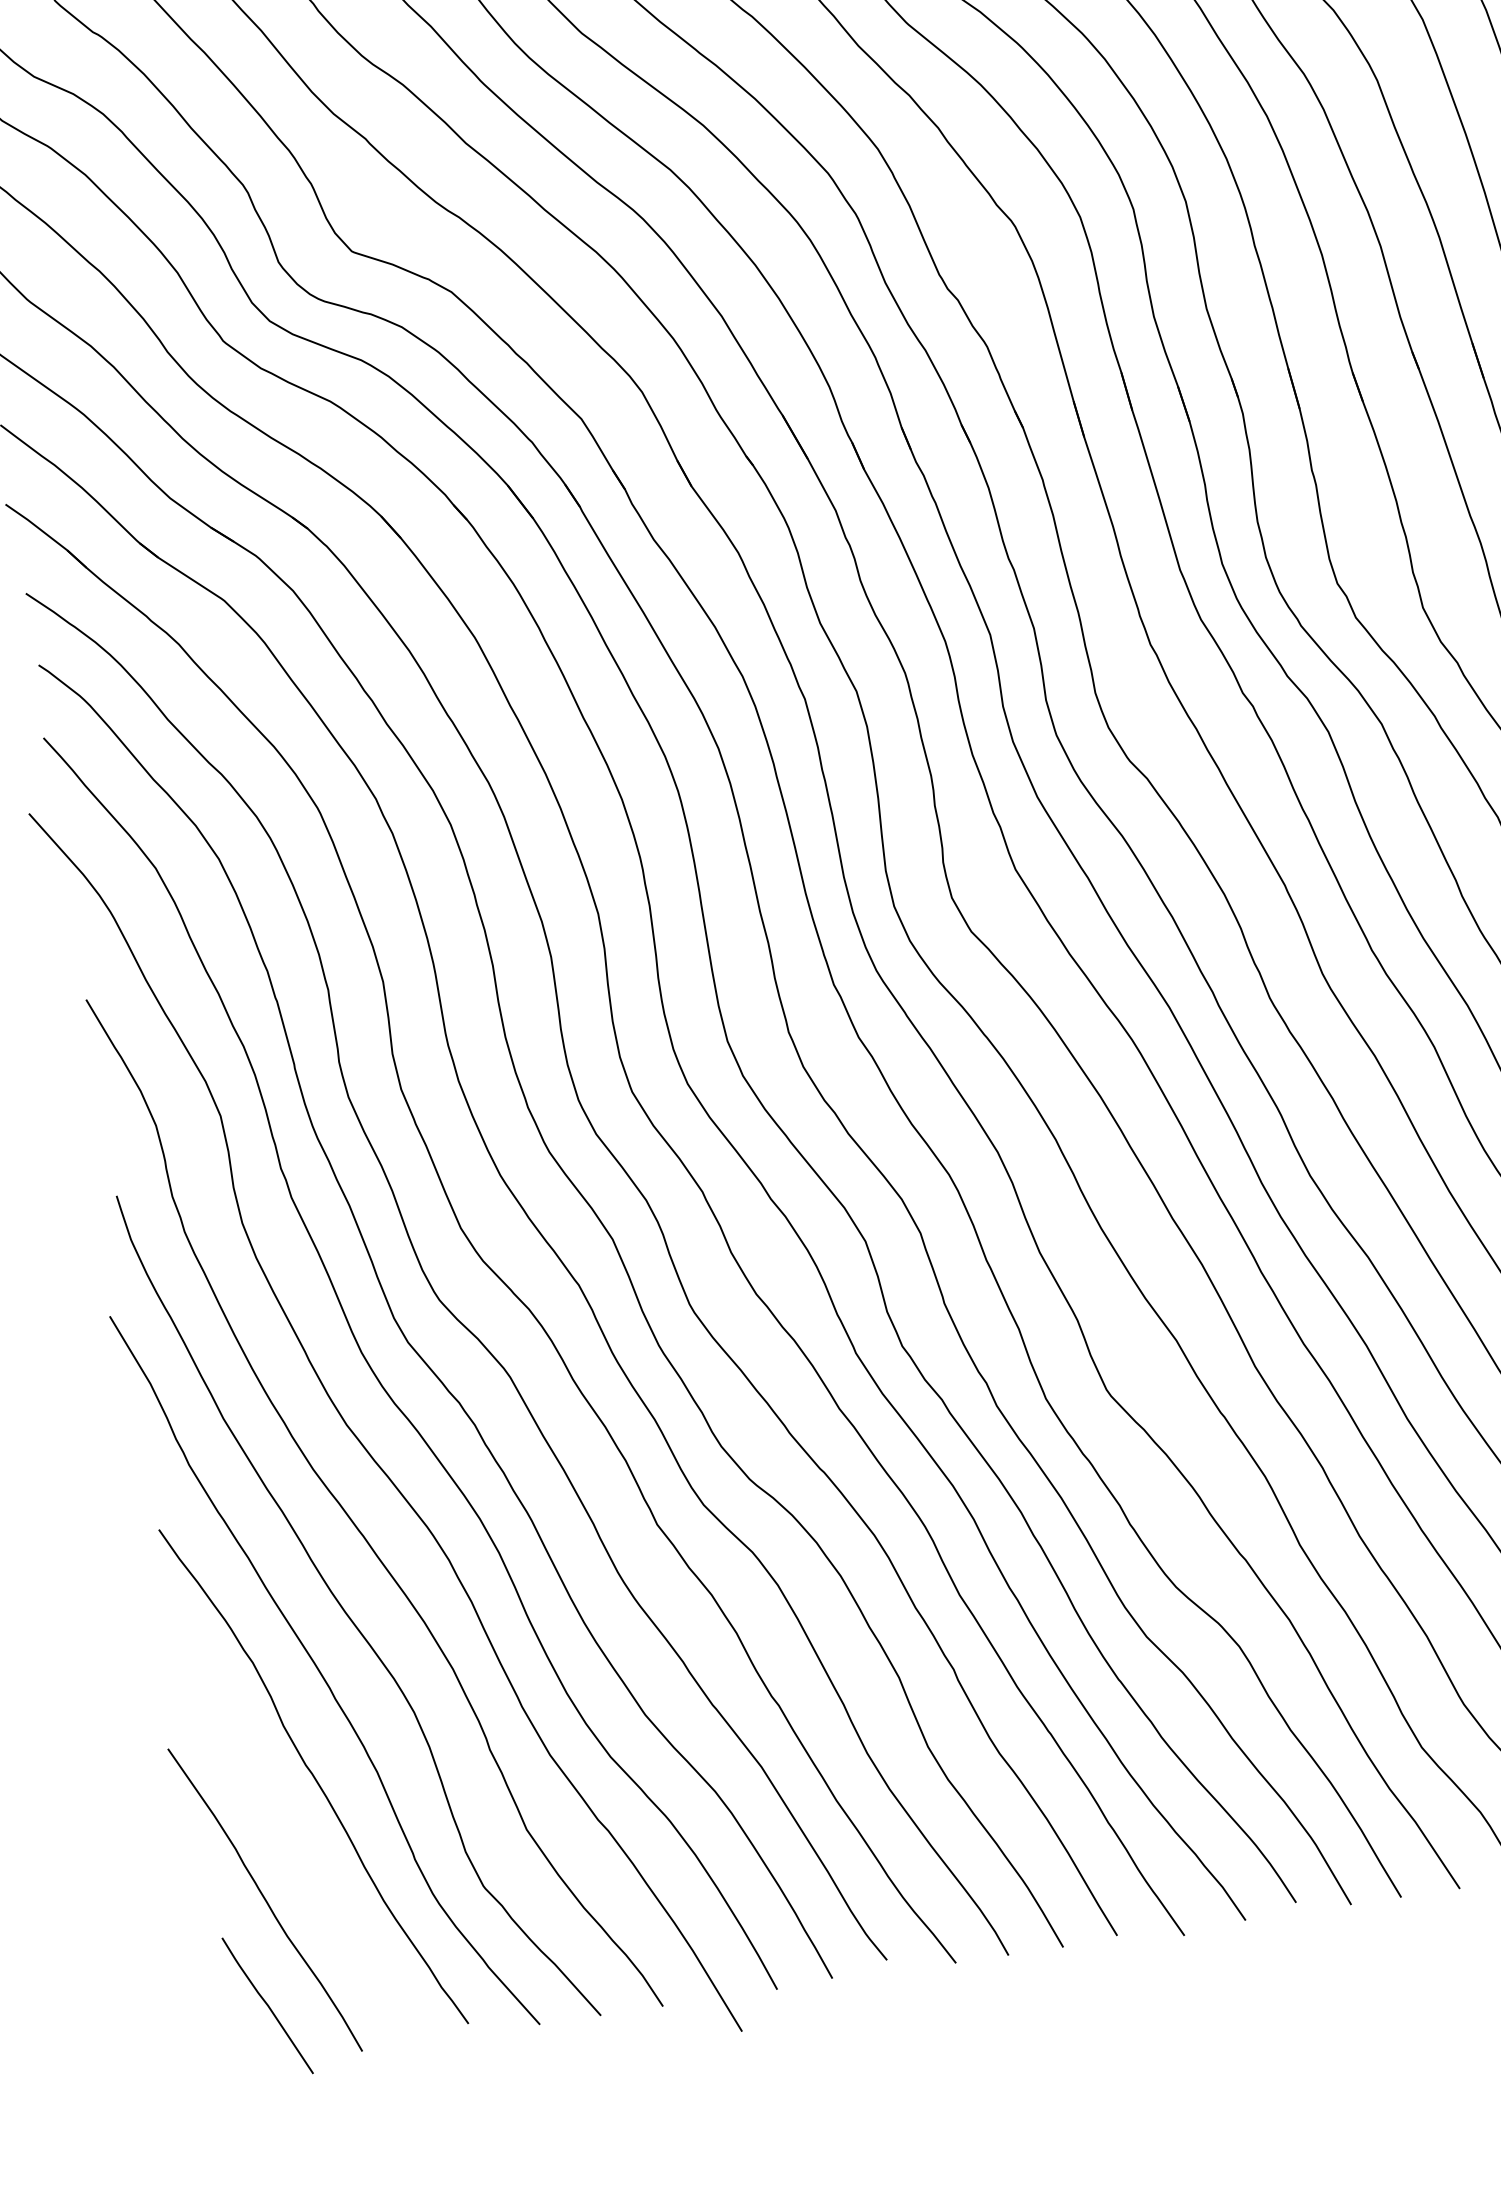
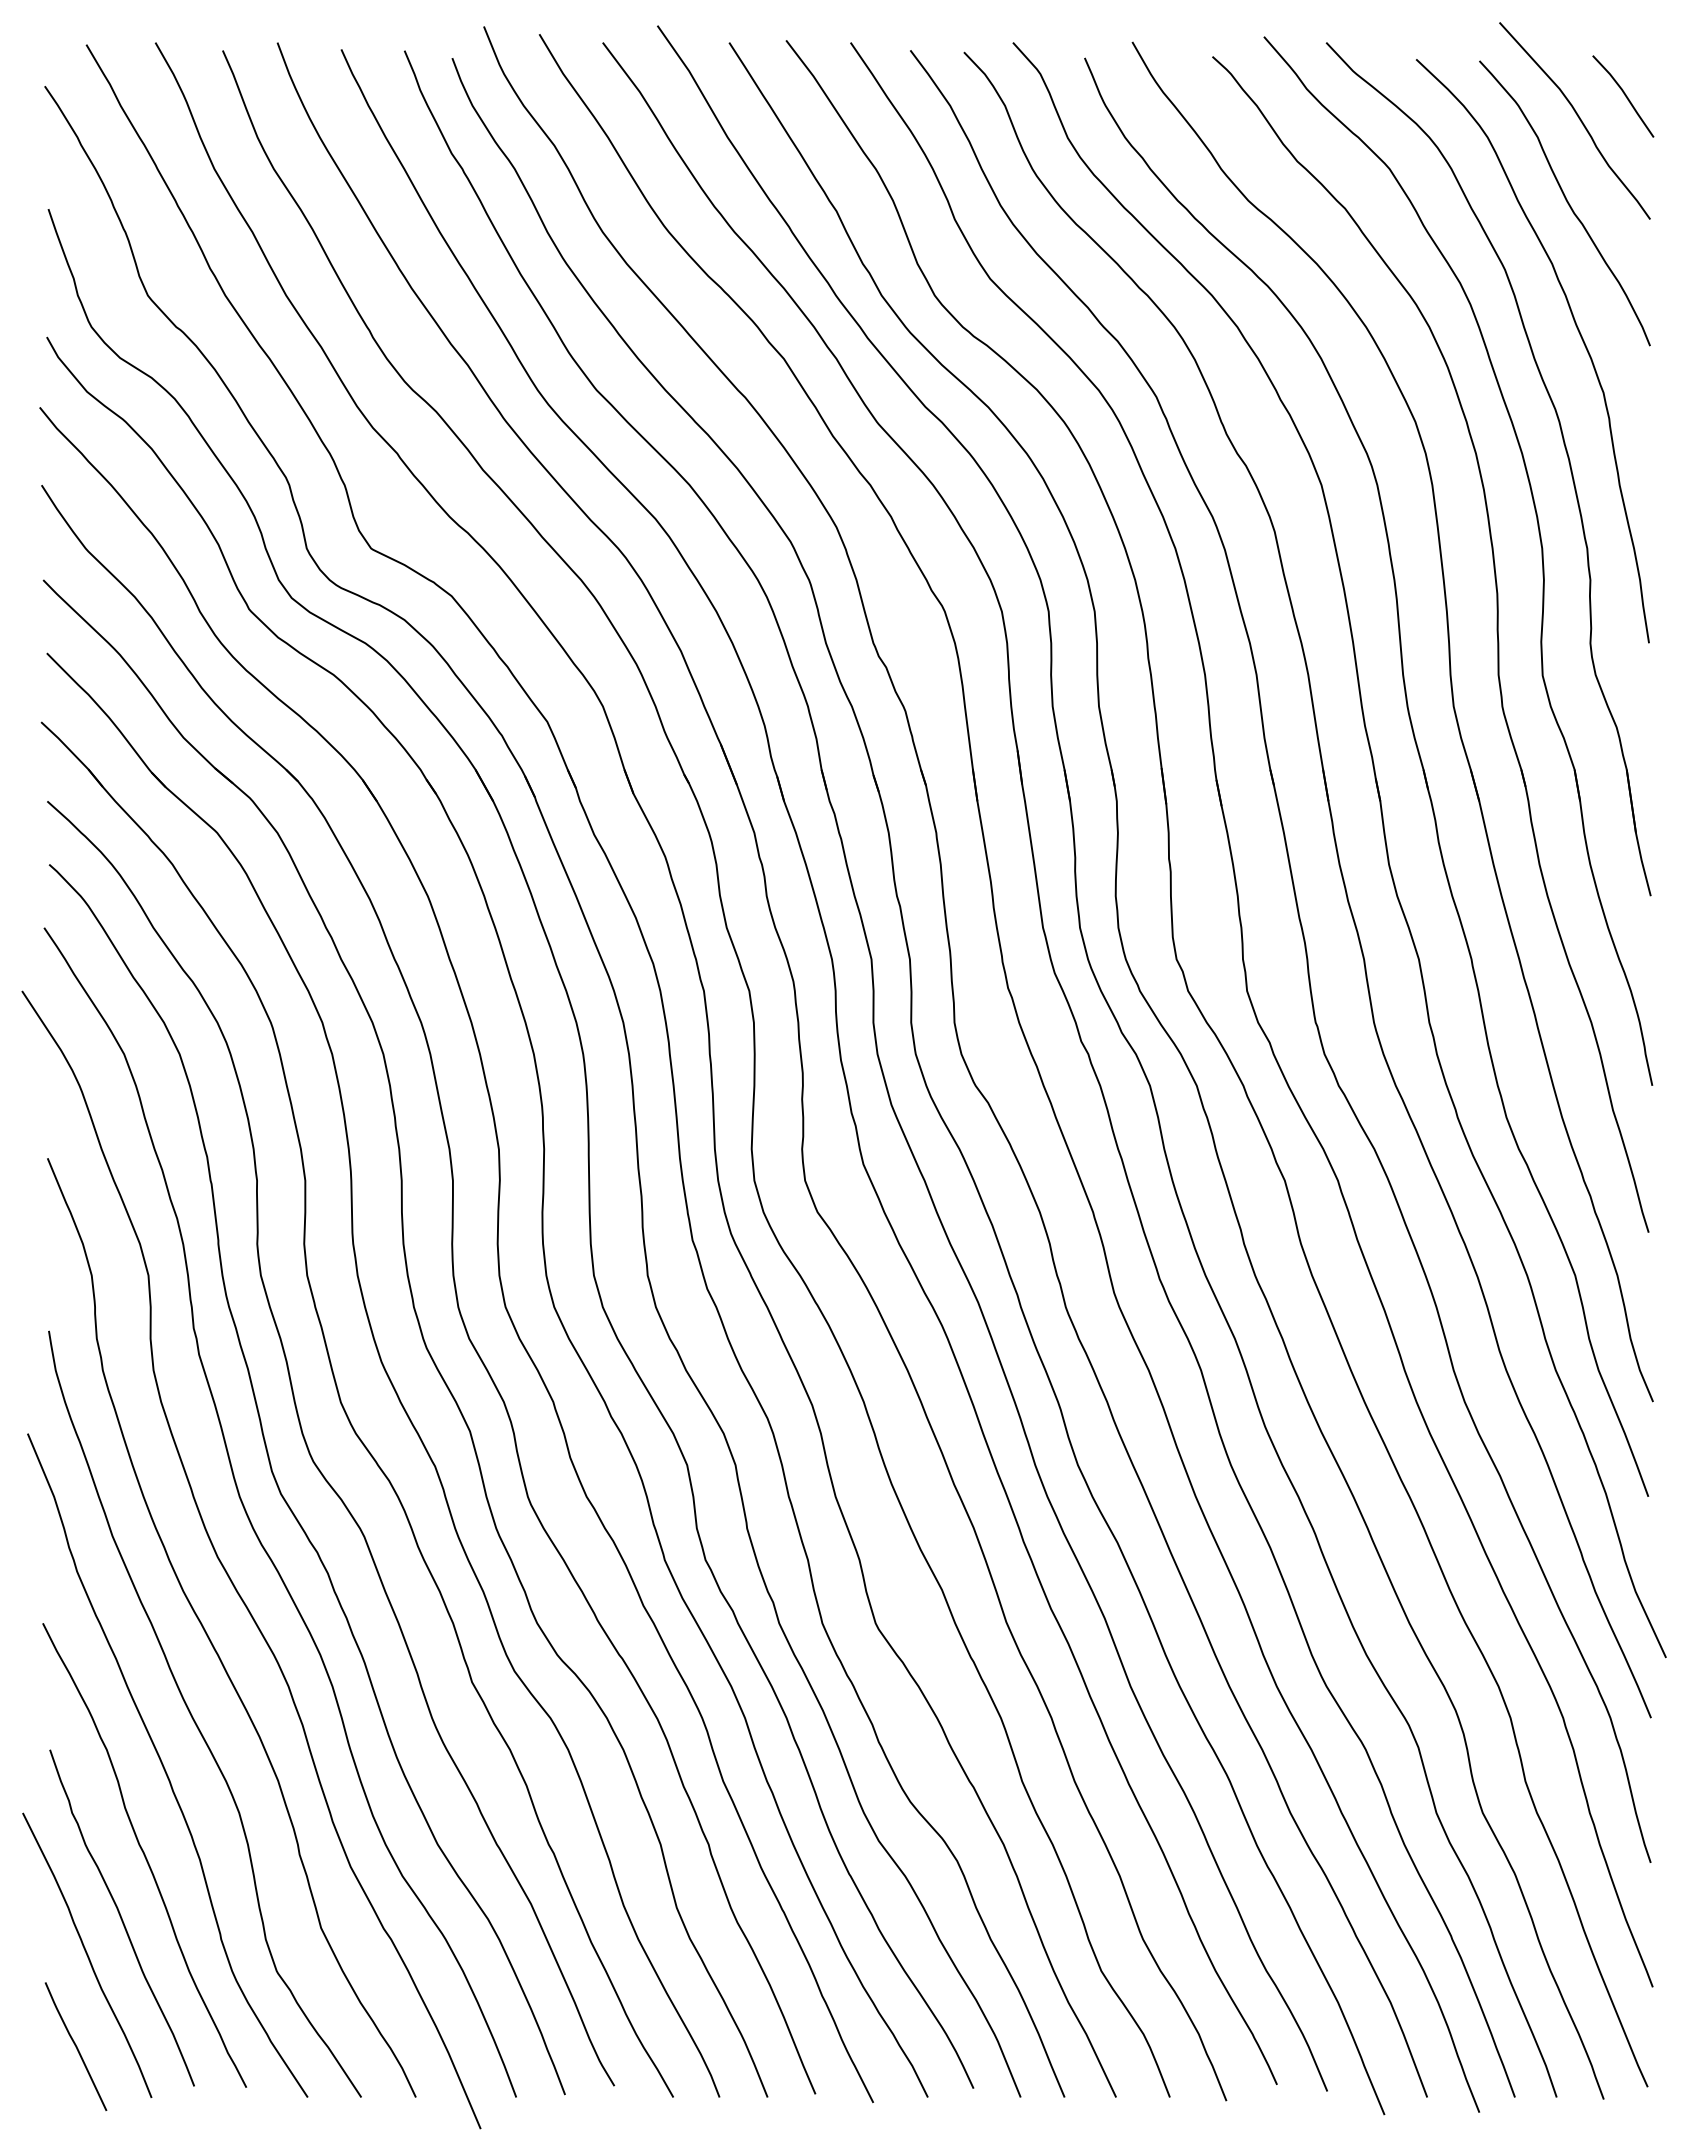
curve: (297, 1851) -> (121, 1917), added

